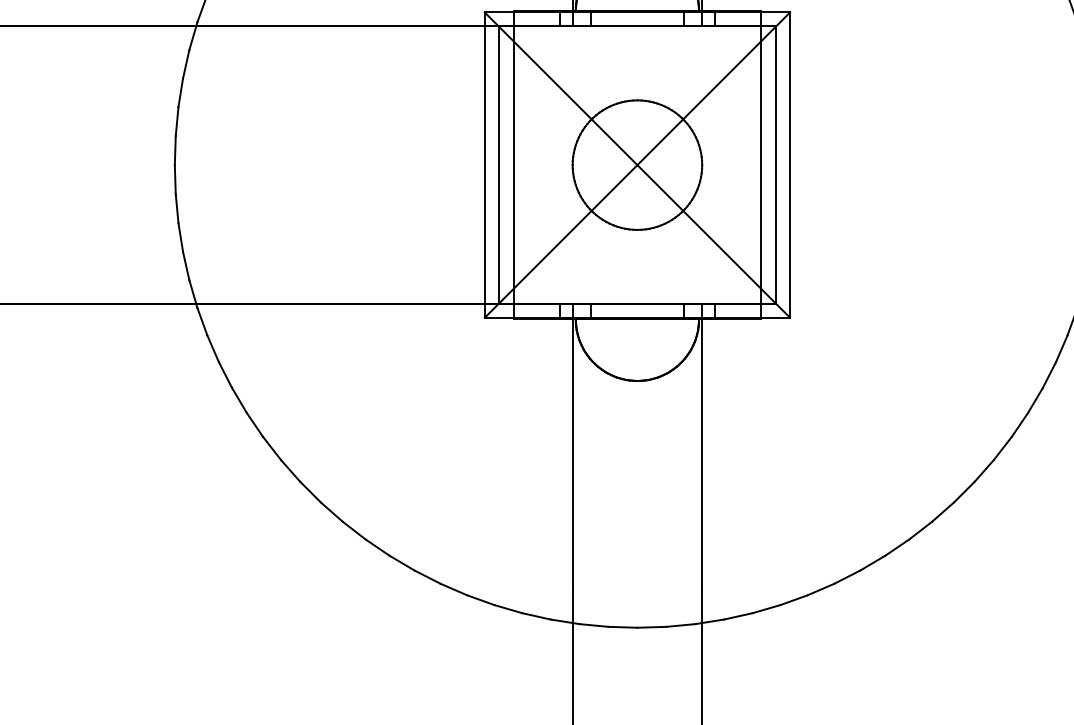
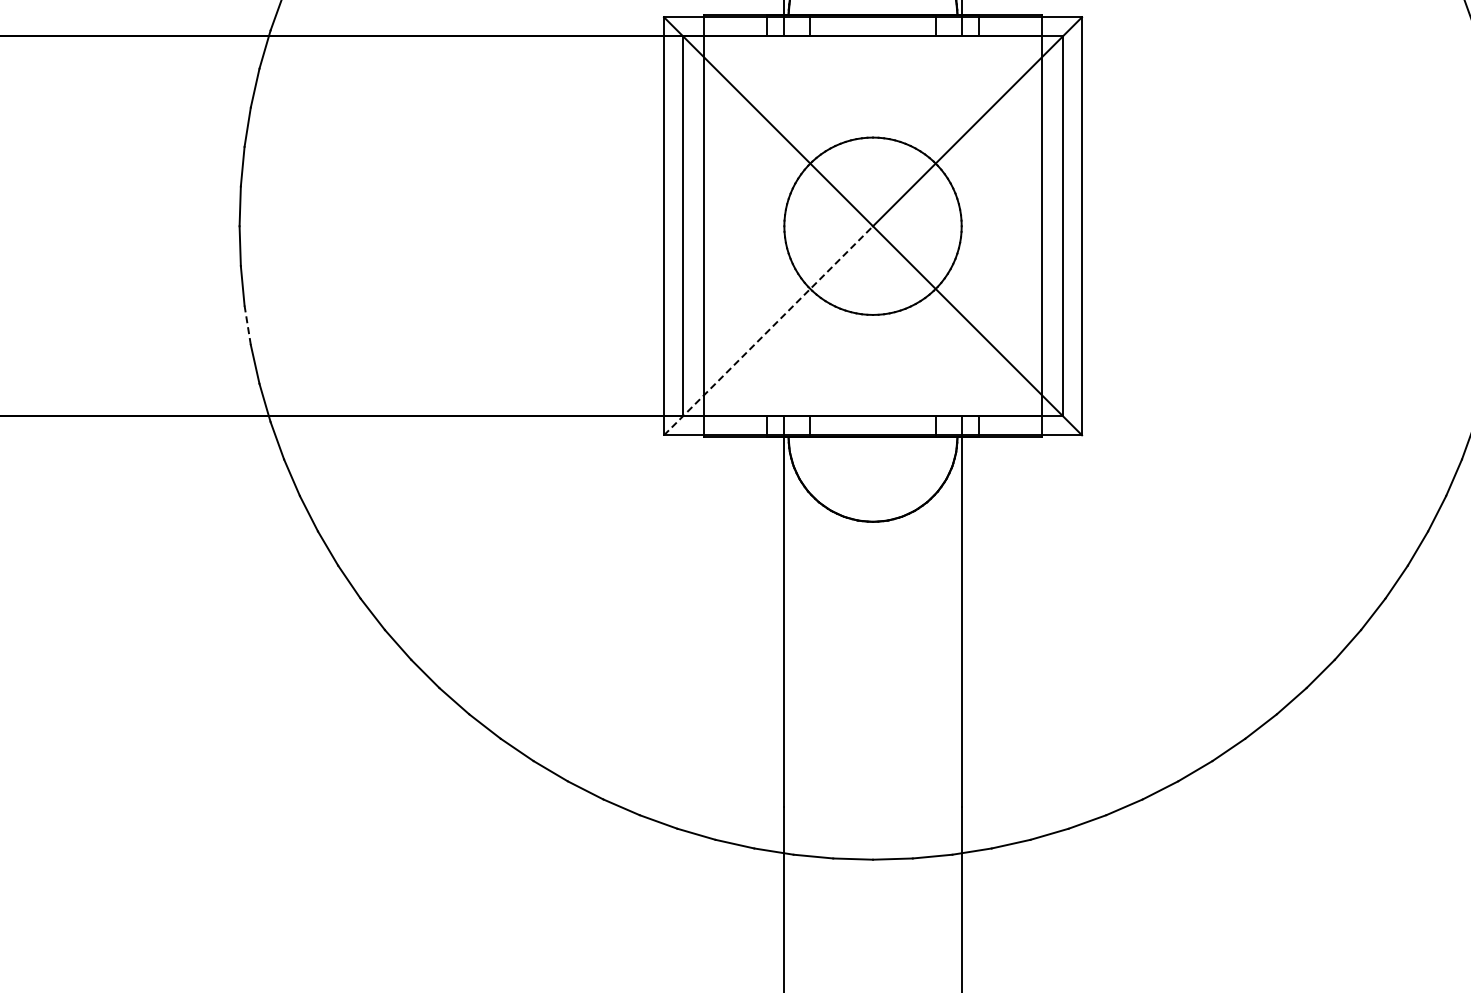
line: (180, 237) -> (247, 325), solid -> dashed
line: (561, 241) -> (768, 330), solid -> dashed

